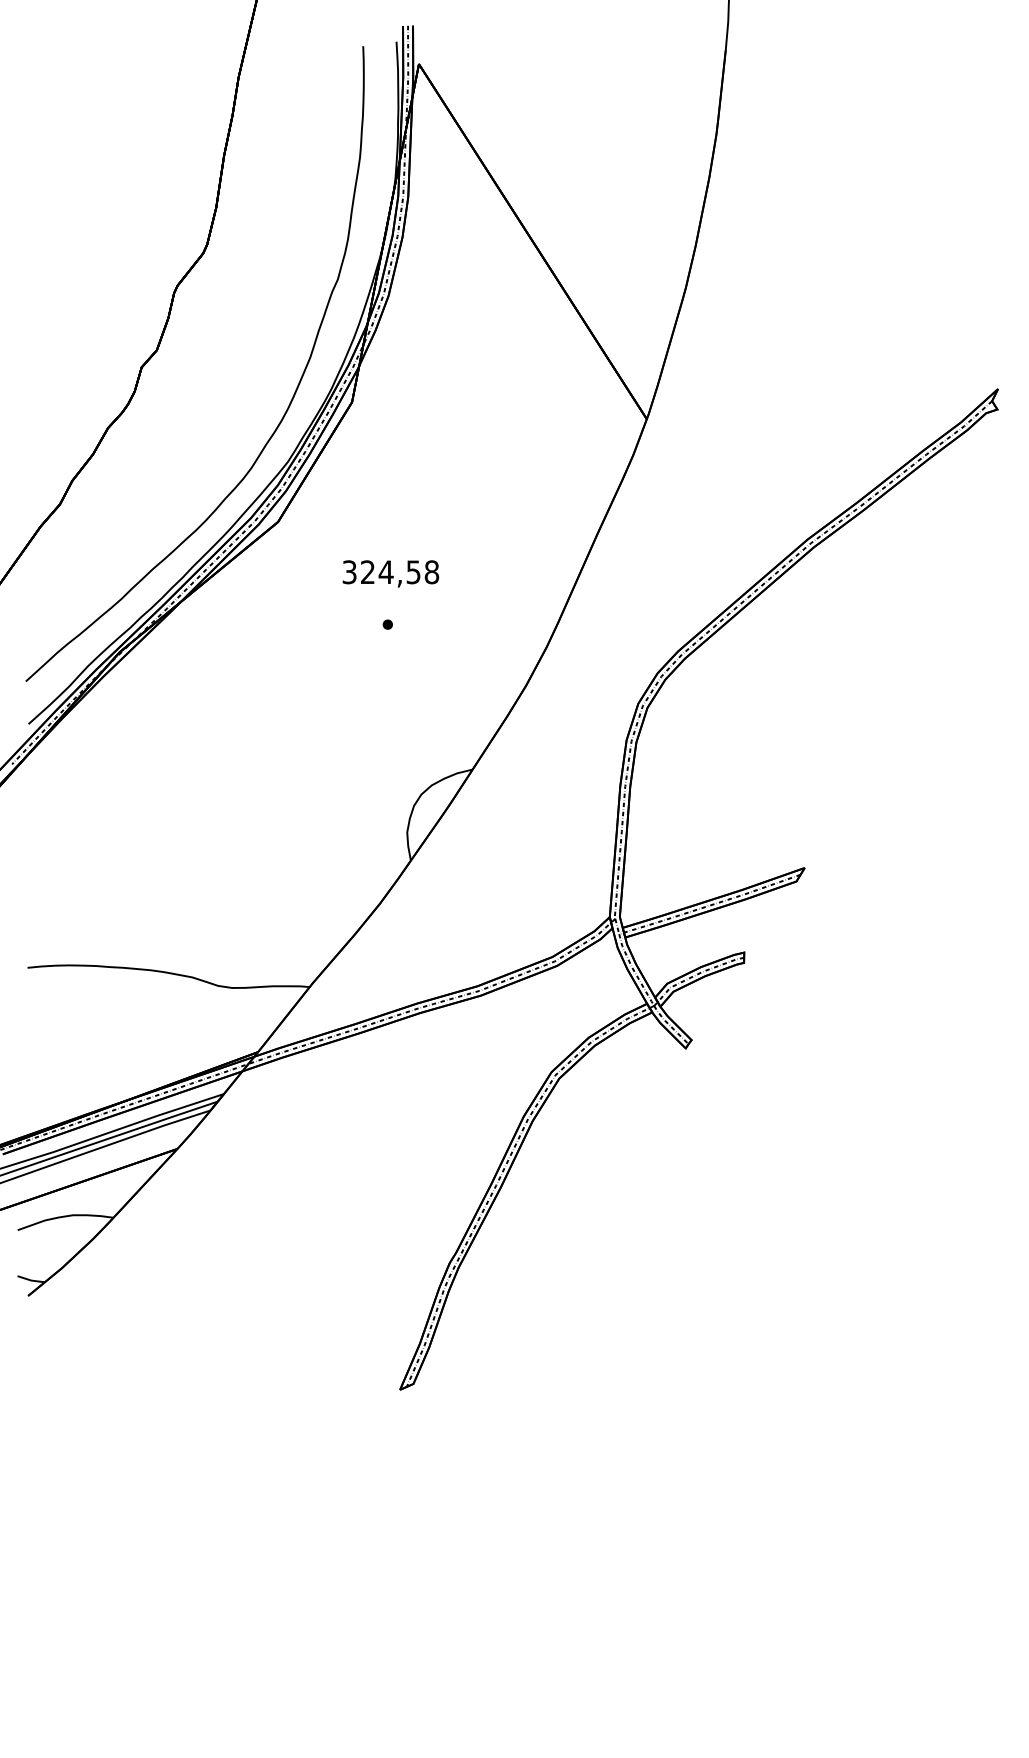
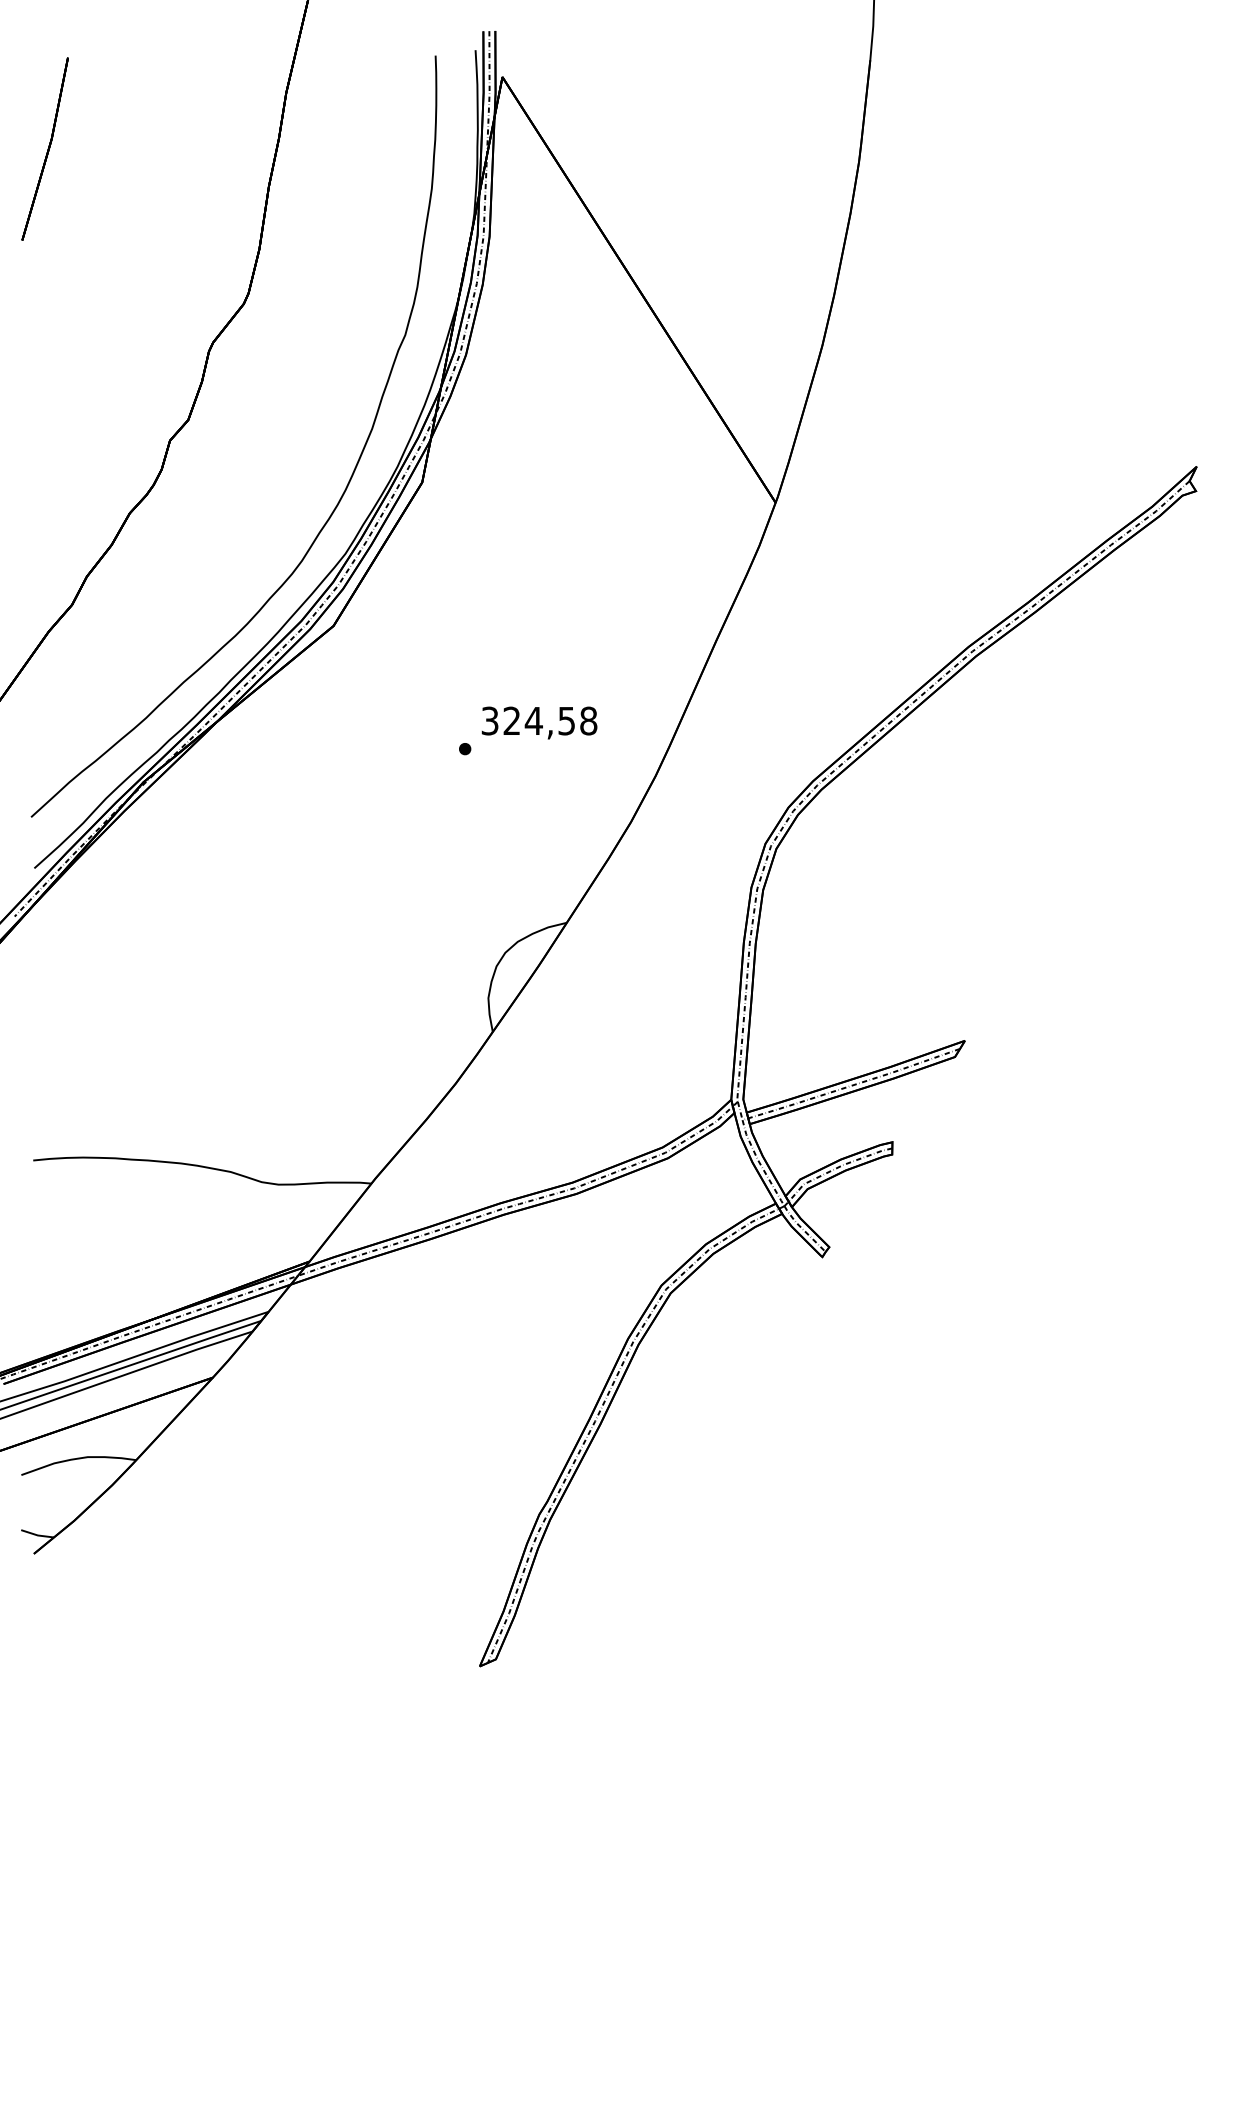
part: (37, 123) -> (45, 148), added
text: (390, 573) -> (539, 722), moved

